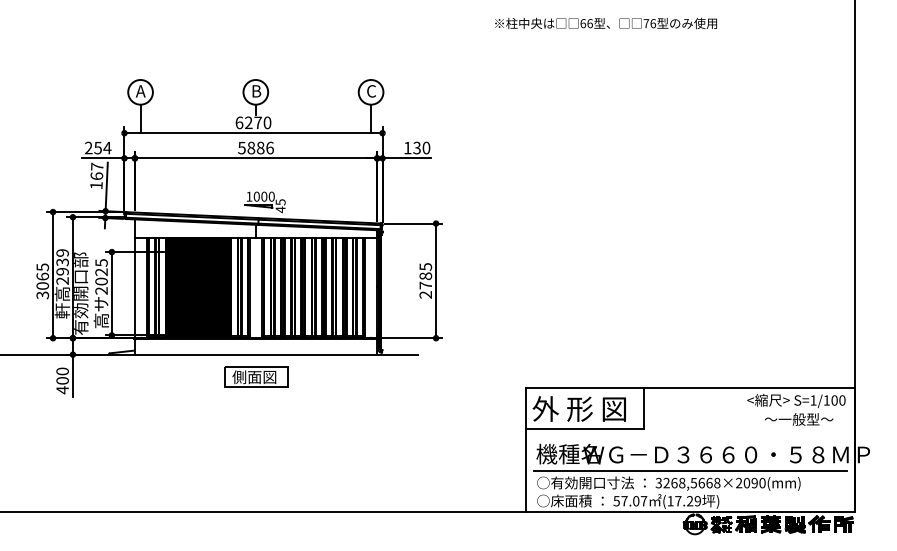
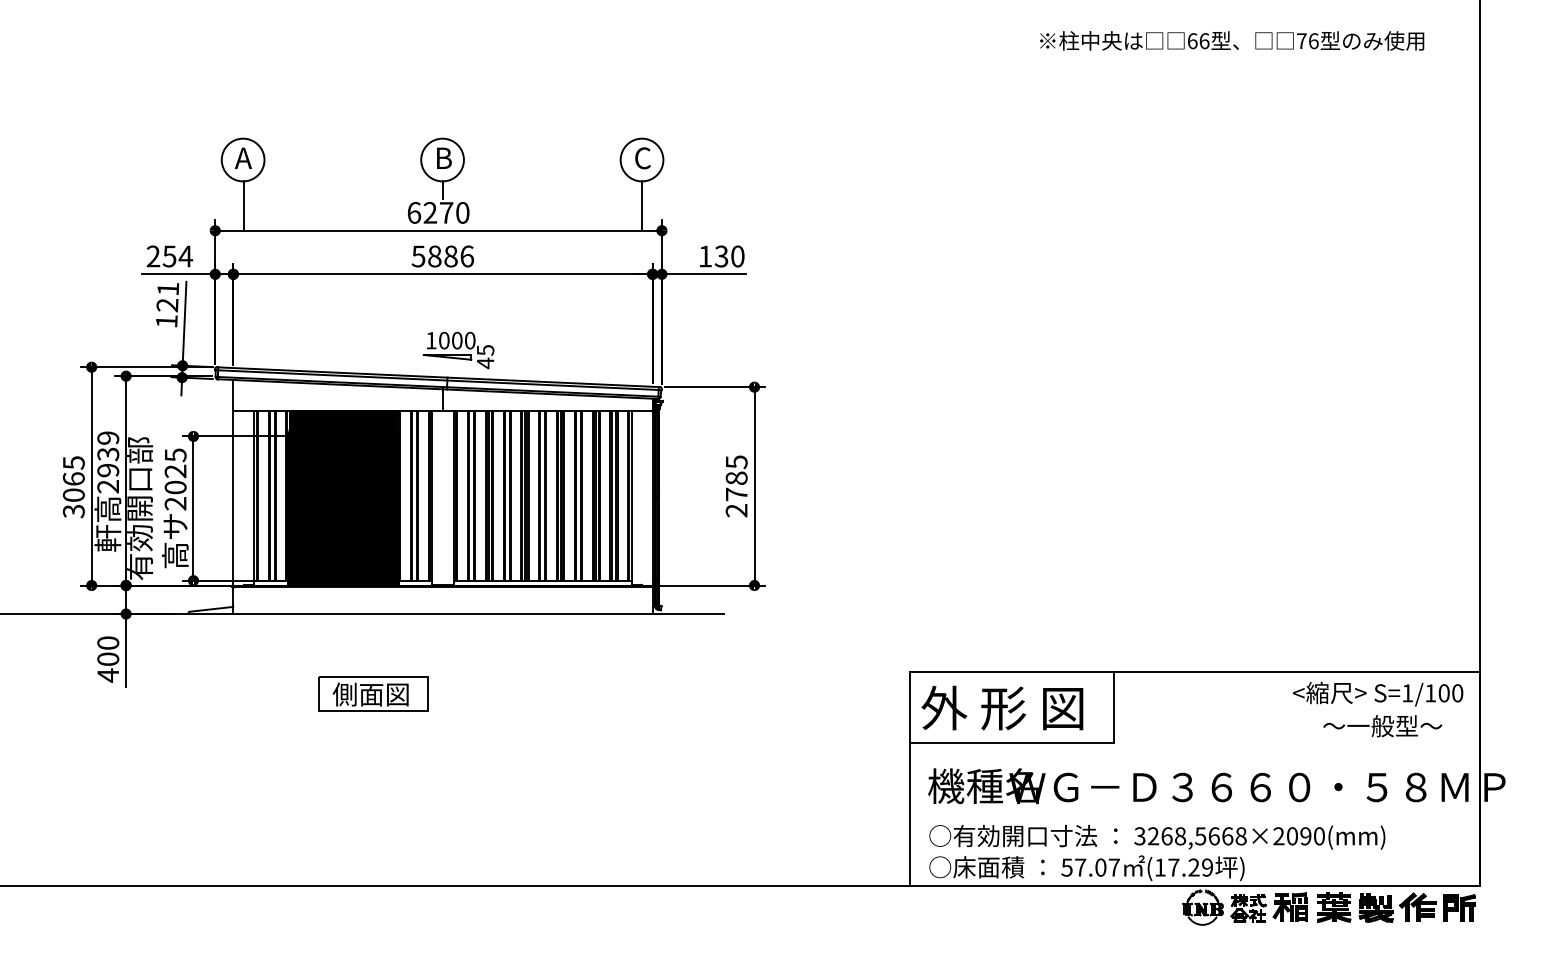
text: (605, 23) -> (1231, 40), moved
text: (96, 171) -> (166, 297), 167 -> 121
part: (256, 376) -> (374, 693), moved
line: (690, 470) -> (1194, 814), removed

